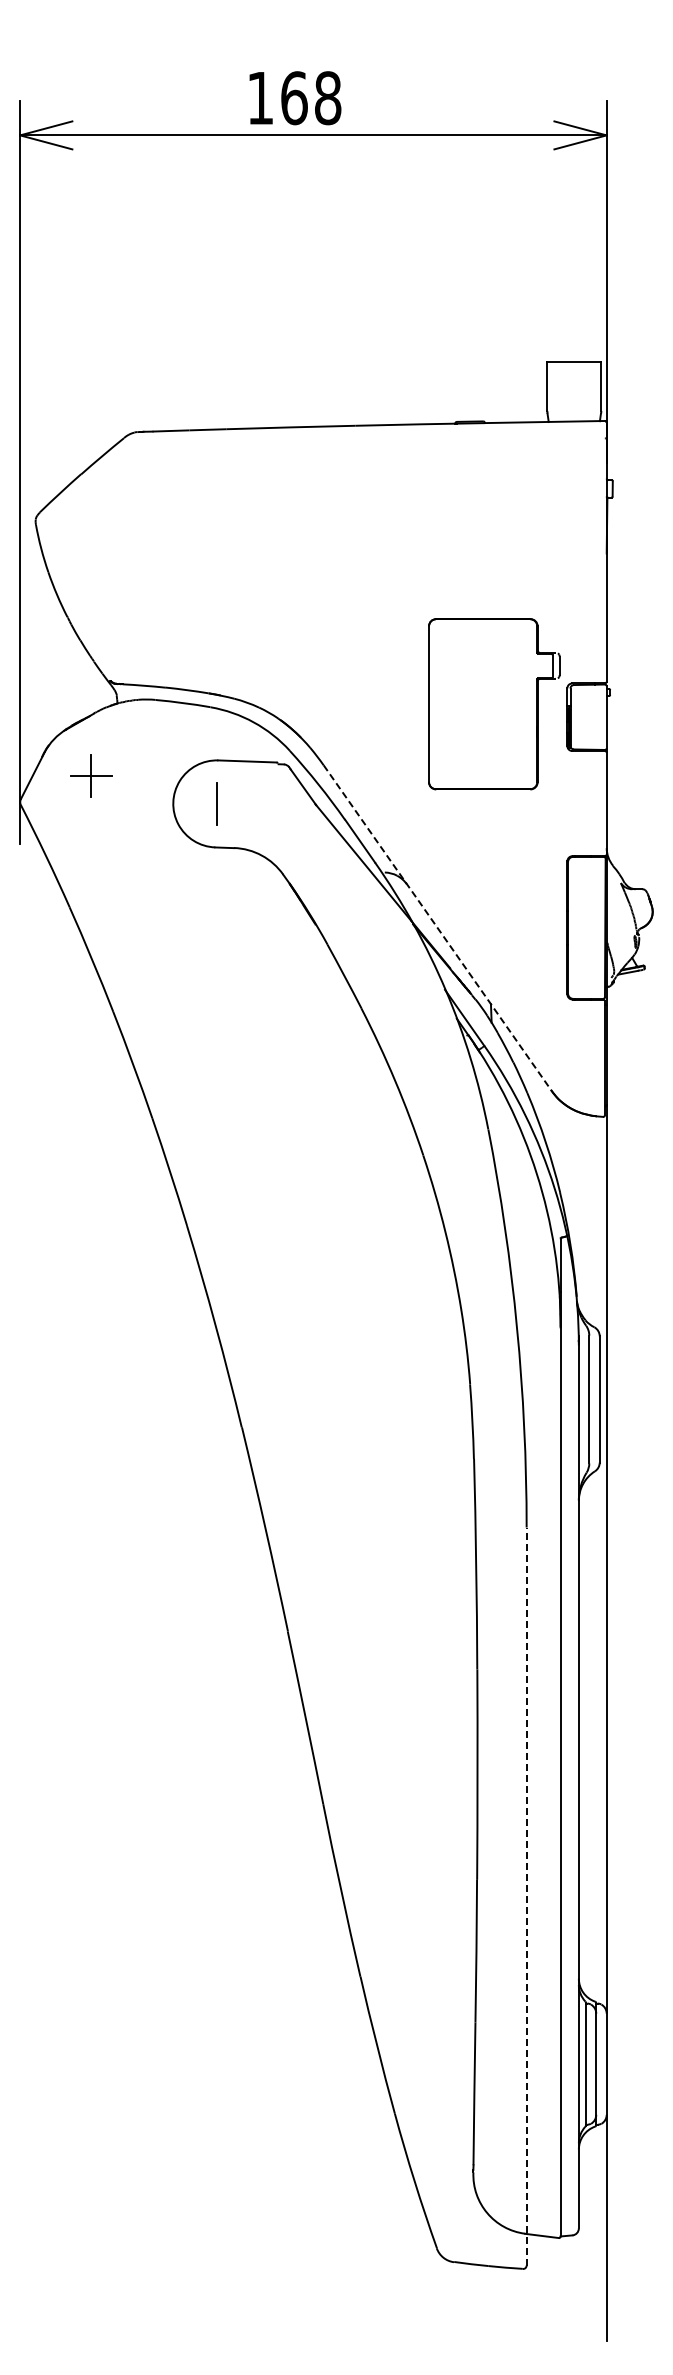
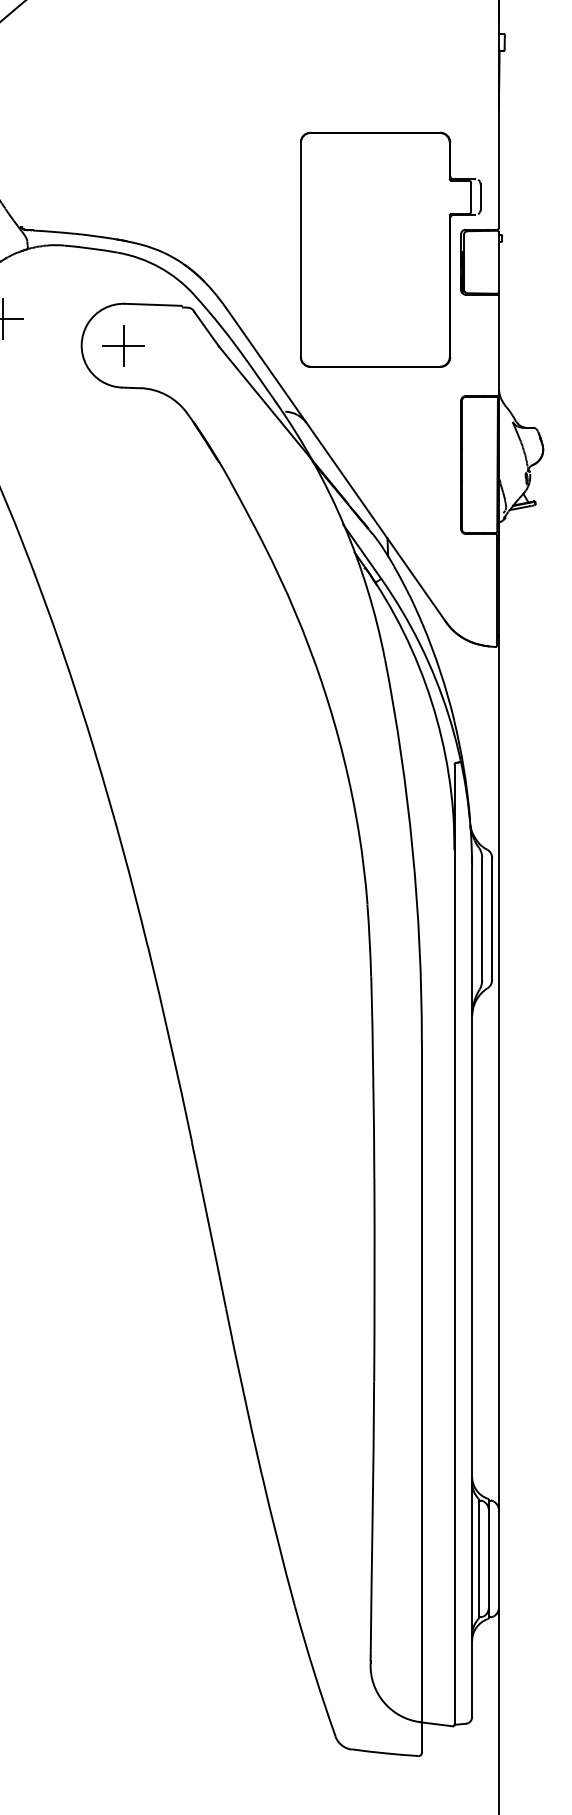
part: (494, 703) -> (390, 249), size x1.43
line: (216, 803) -> (123, 345), added
line: (437, 928) -> (336, 465), dashed -> solid
line: (526, 1896) -> (421, 1397), dashed -> solid

